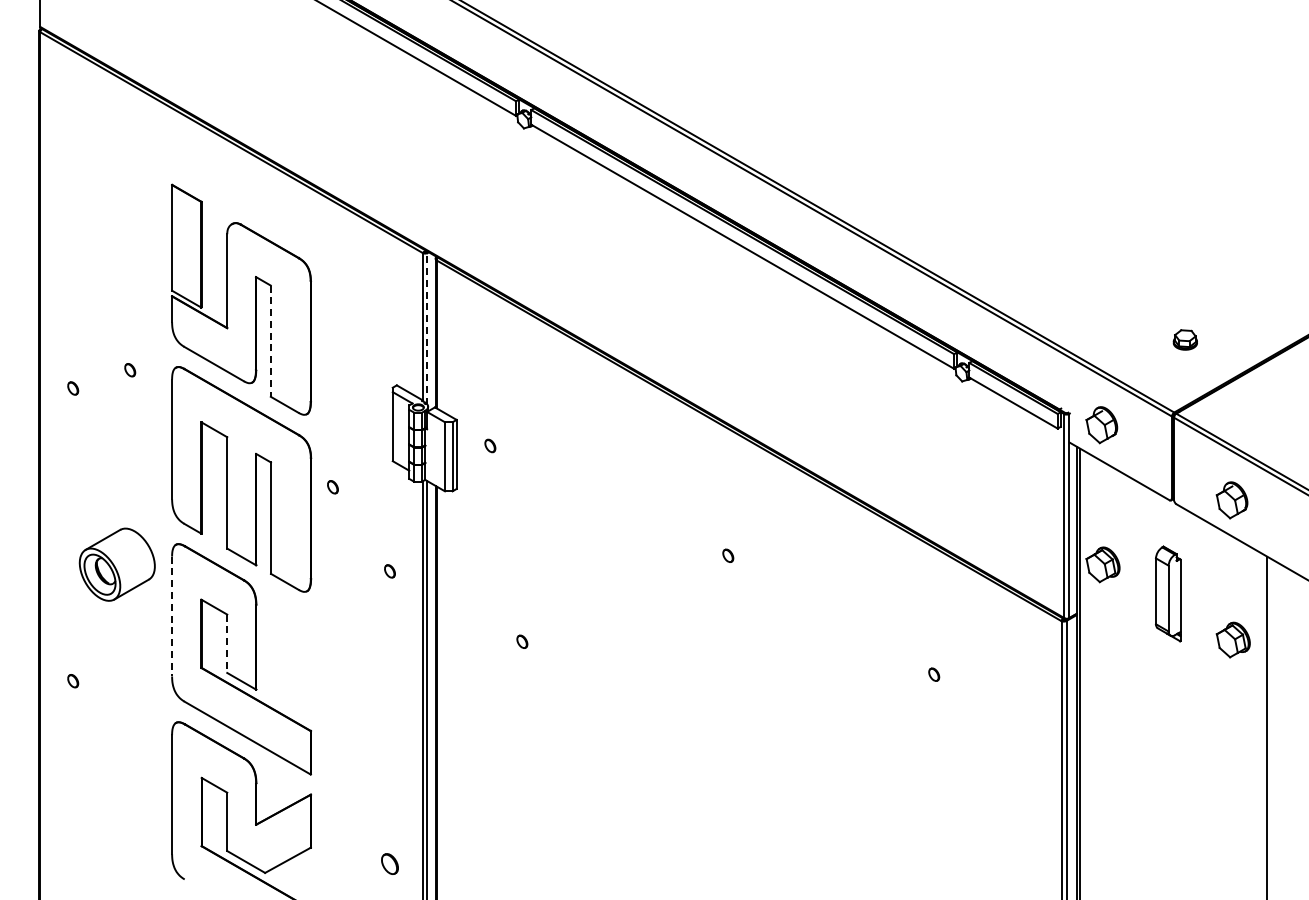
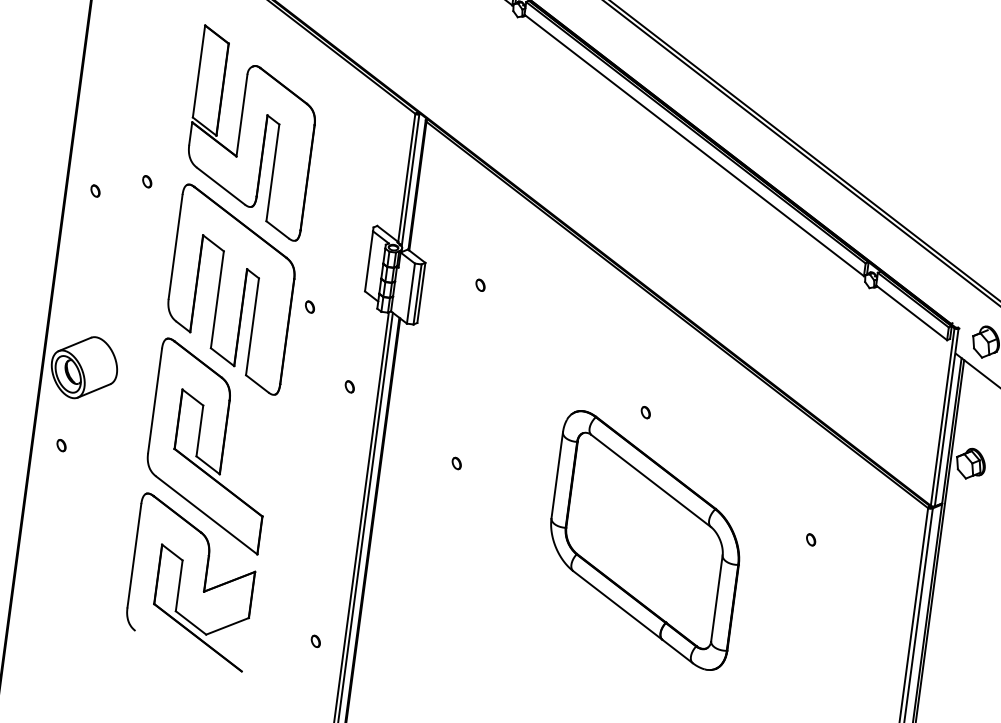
line: (427, 328) -> (410, 179), dashed -> solid
line: (270, 341) -> (272, 173), dashed -> solid
part: (490, 445) -> (480, 284), moved
part: (116, 564) -> (83, 367), moved
line: (172, 616) -> (155, 400), dashed -> solid
line: (227, 644) -> (200, 431), dashed -> solid
part: (746, 700) -> (644, 540), added
part: (389, 863) -> (315, 640), size x0.62

